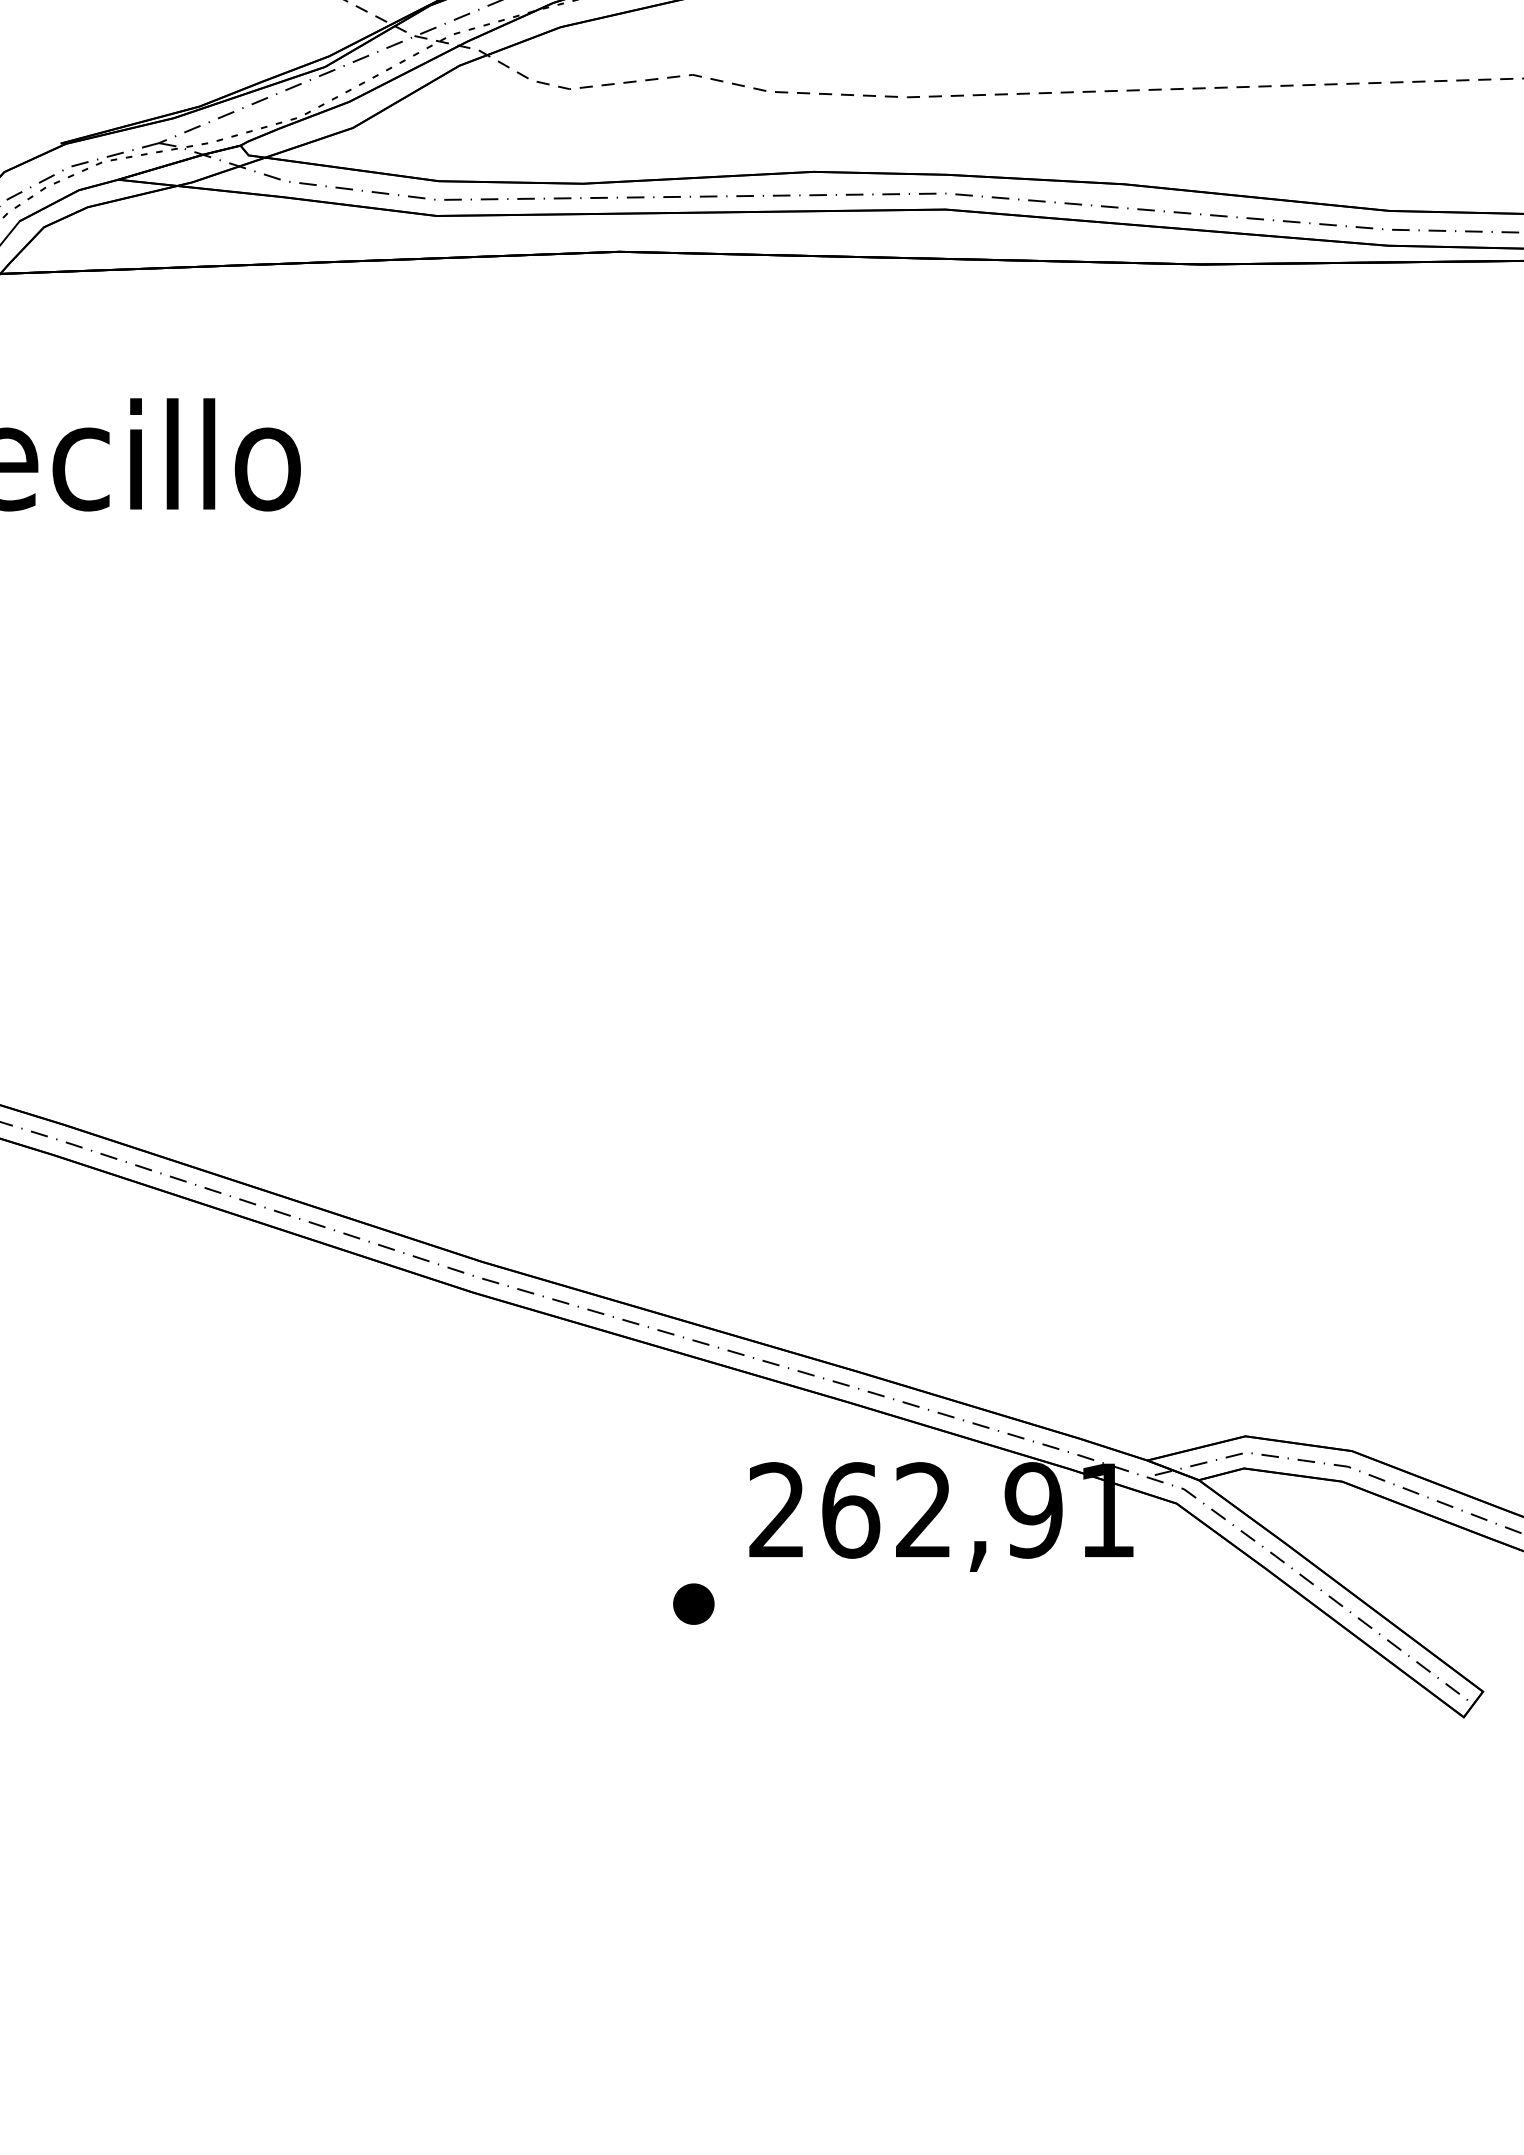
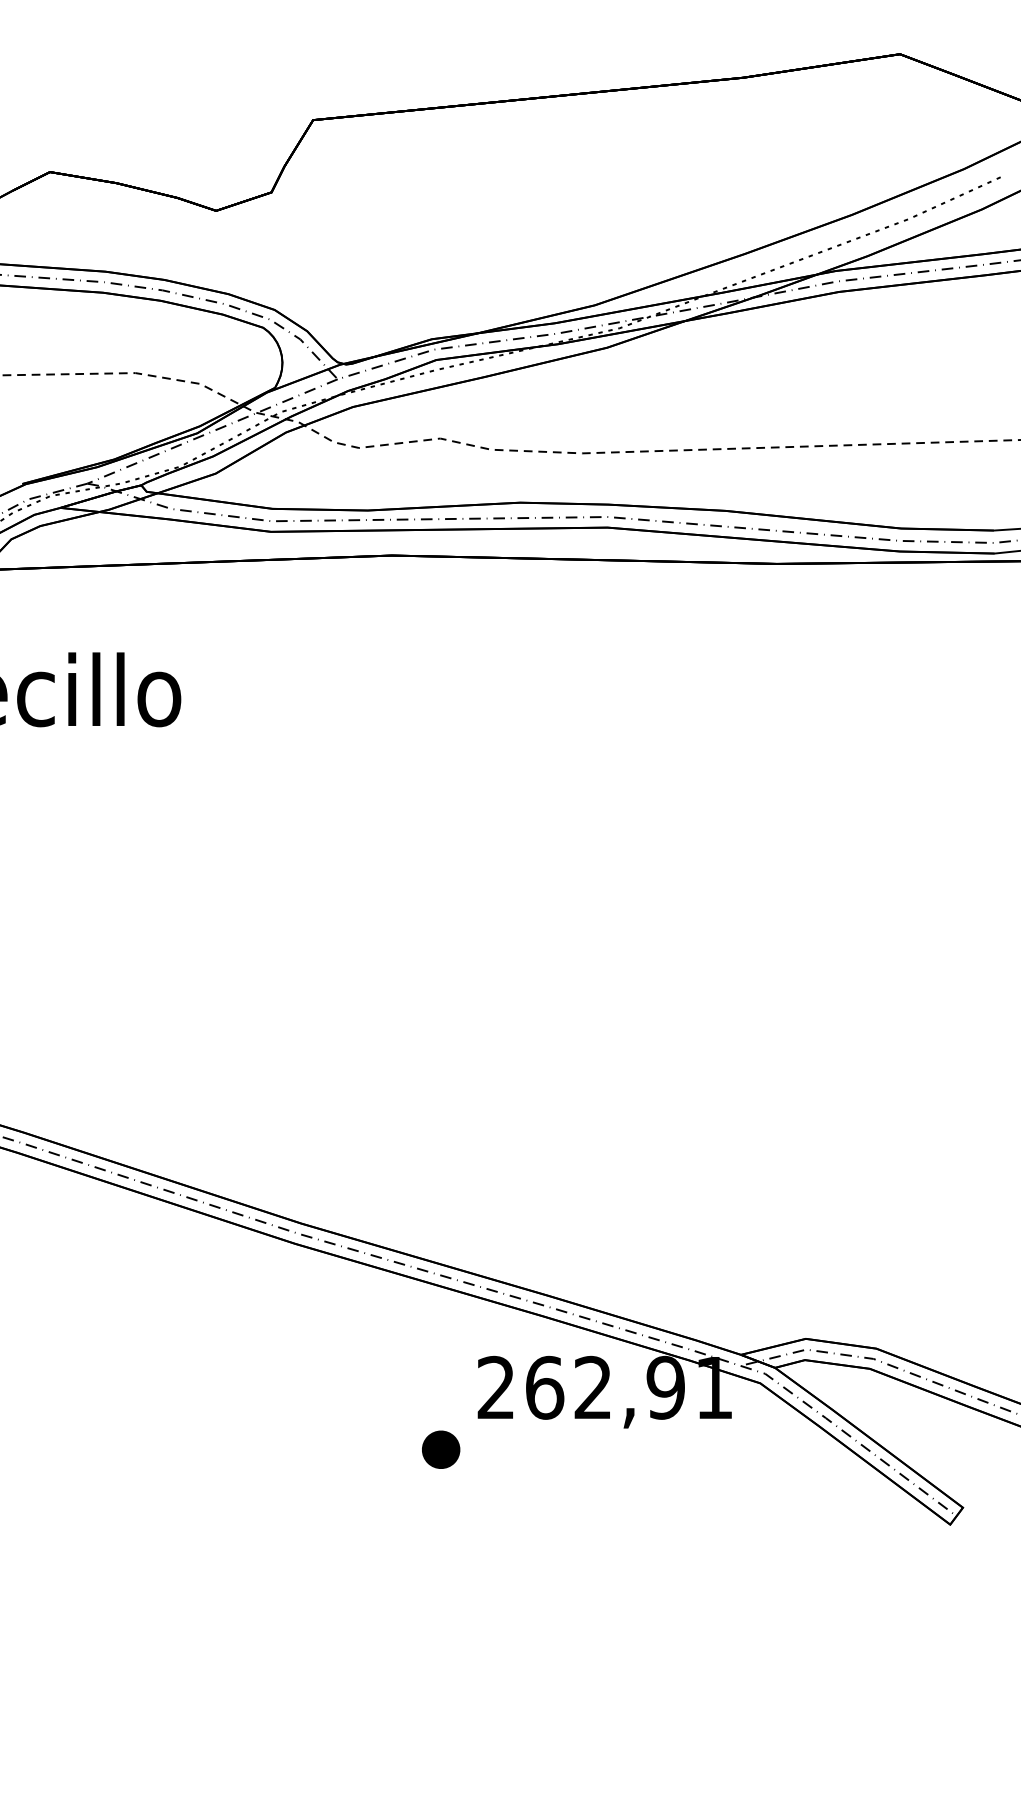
part: (692, 1603) -> (440, 1449), size x1.4

